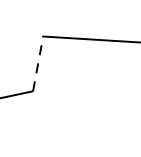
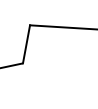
line: (38, 62) -> (26, 43), dashed -> solid

